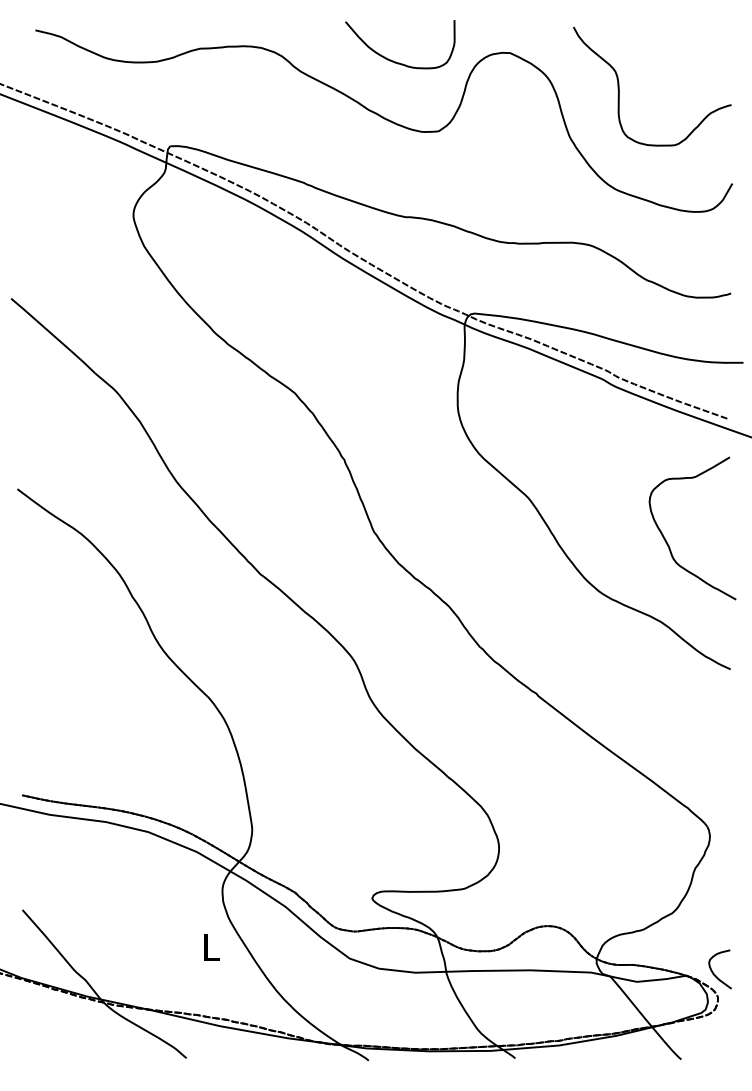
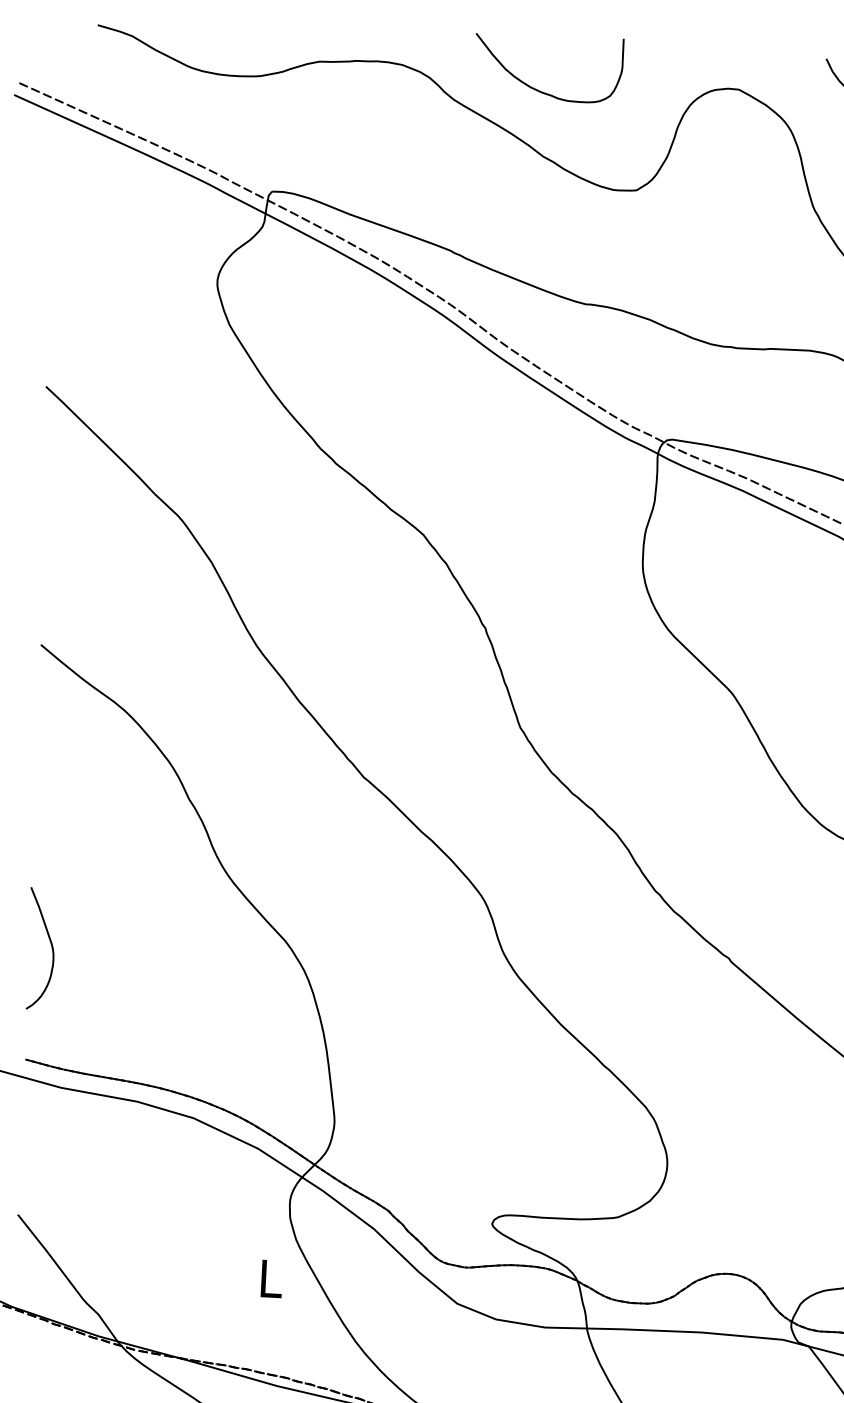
curve: (393, 60) -> (538, 89), moved
curve: (36, 711) -> (50, 947), added

